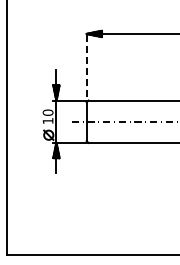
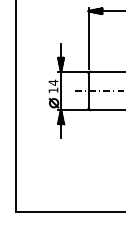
line: (86, 63) -> (88, 38), dashed -> solid
text: (47, 112) -> (52, 82), 10 -> 14

